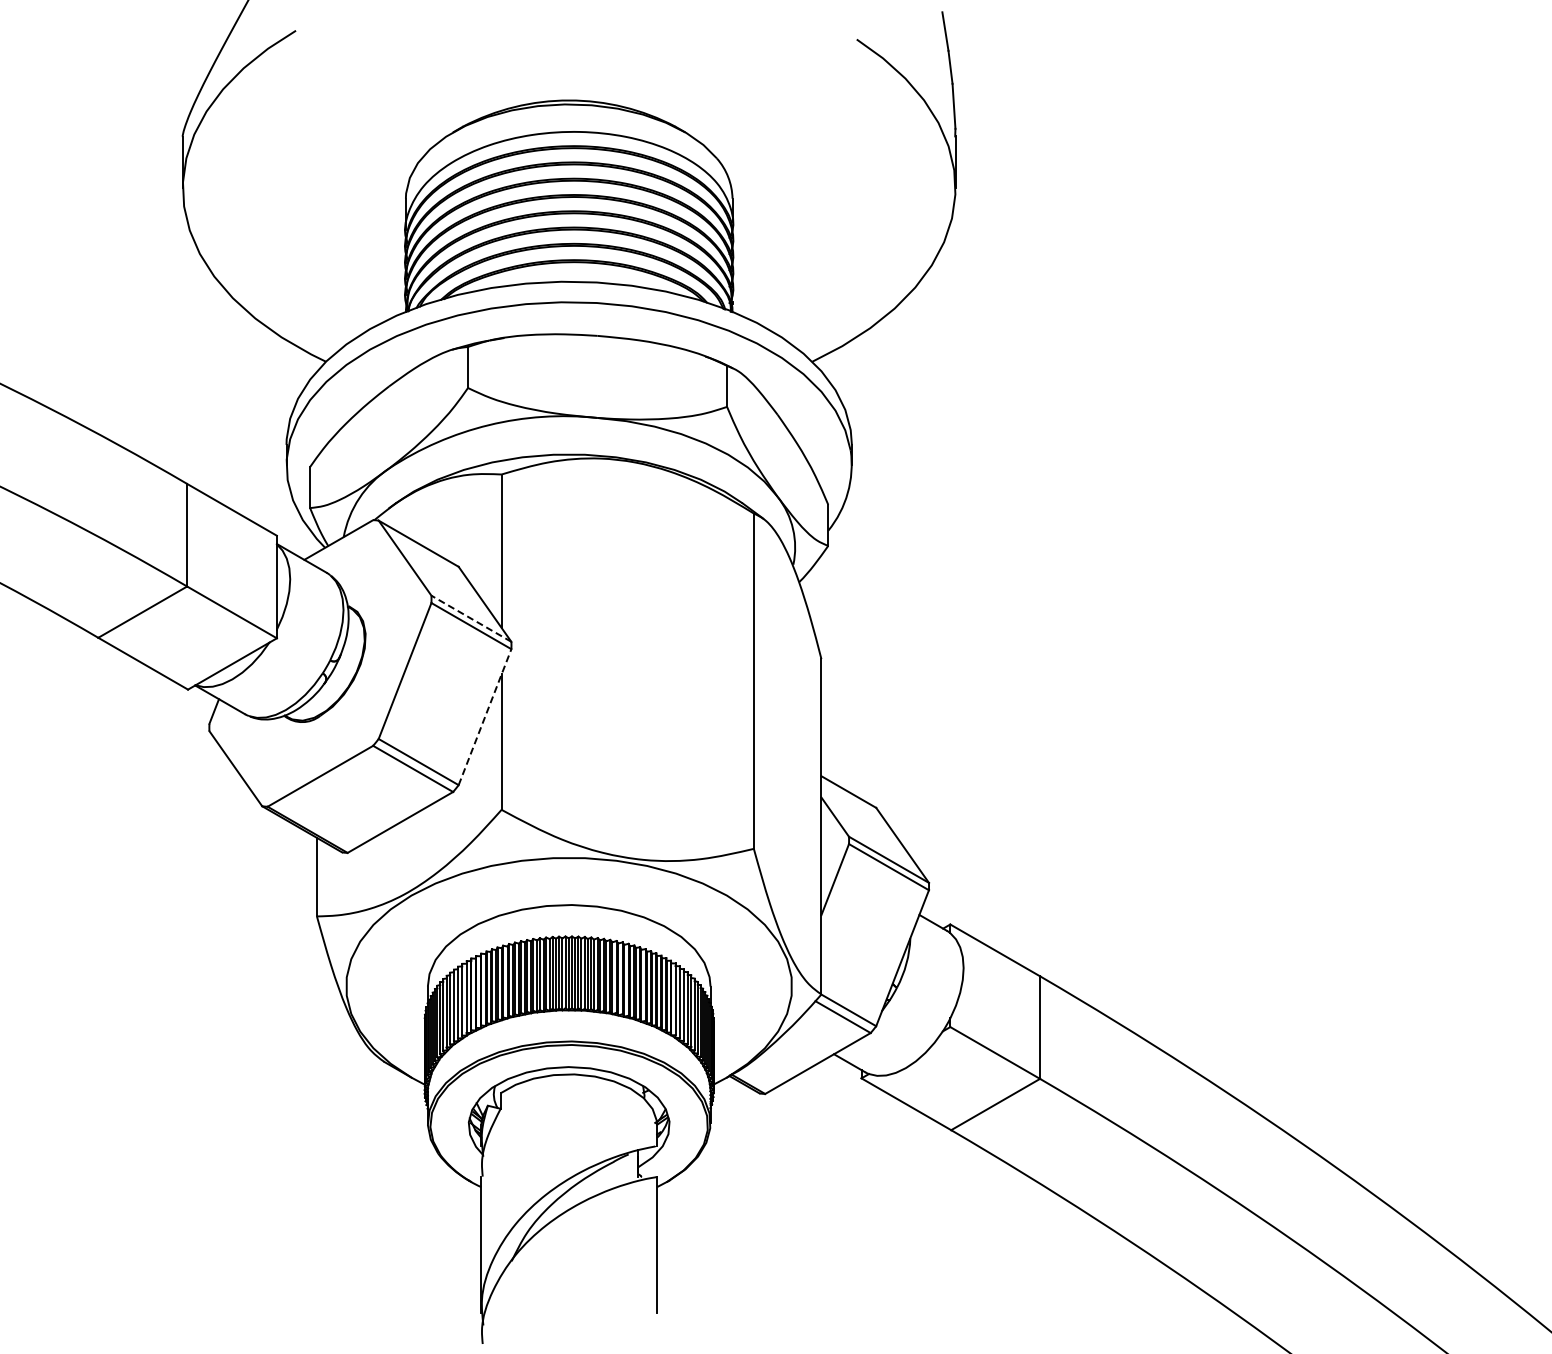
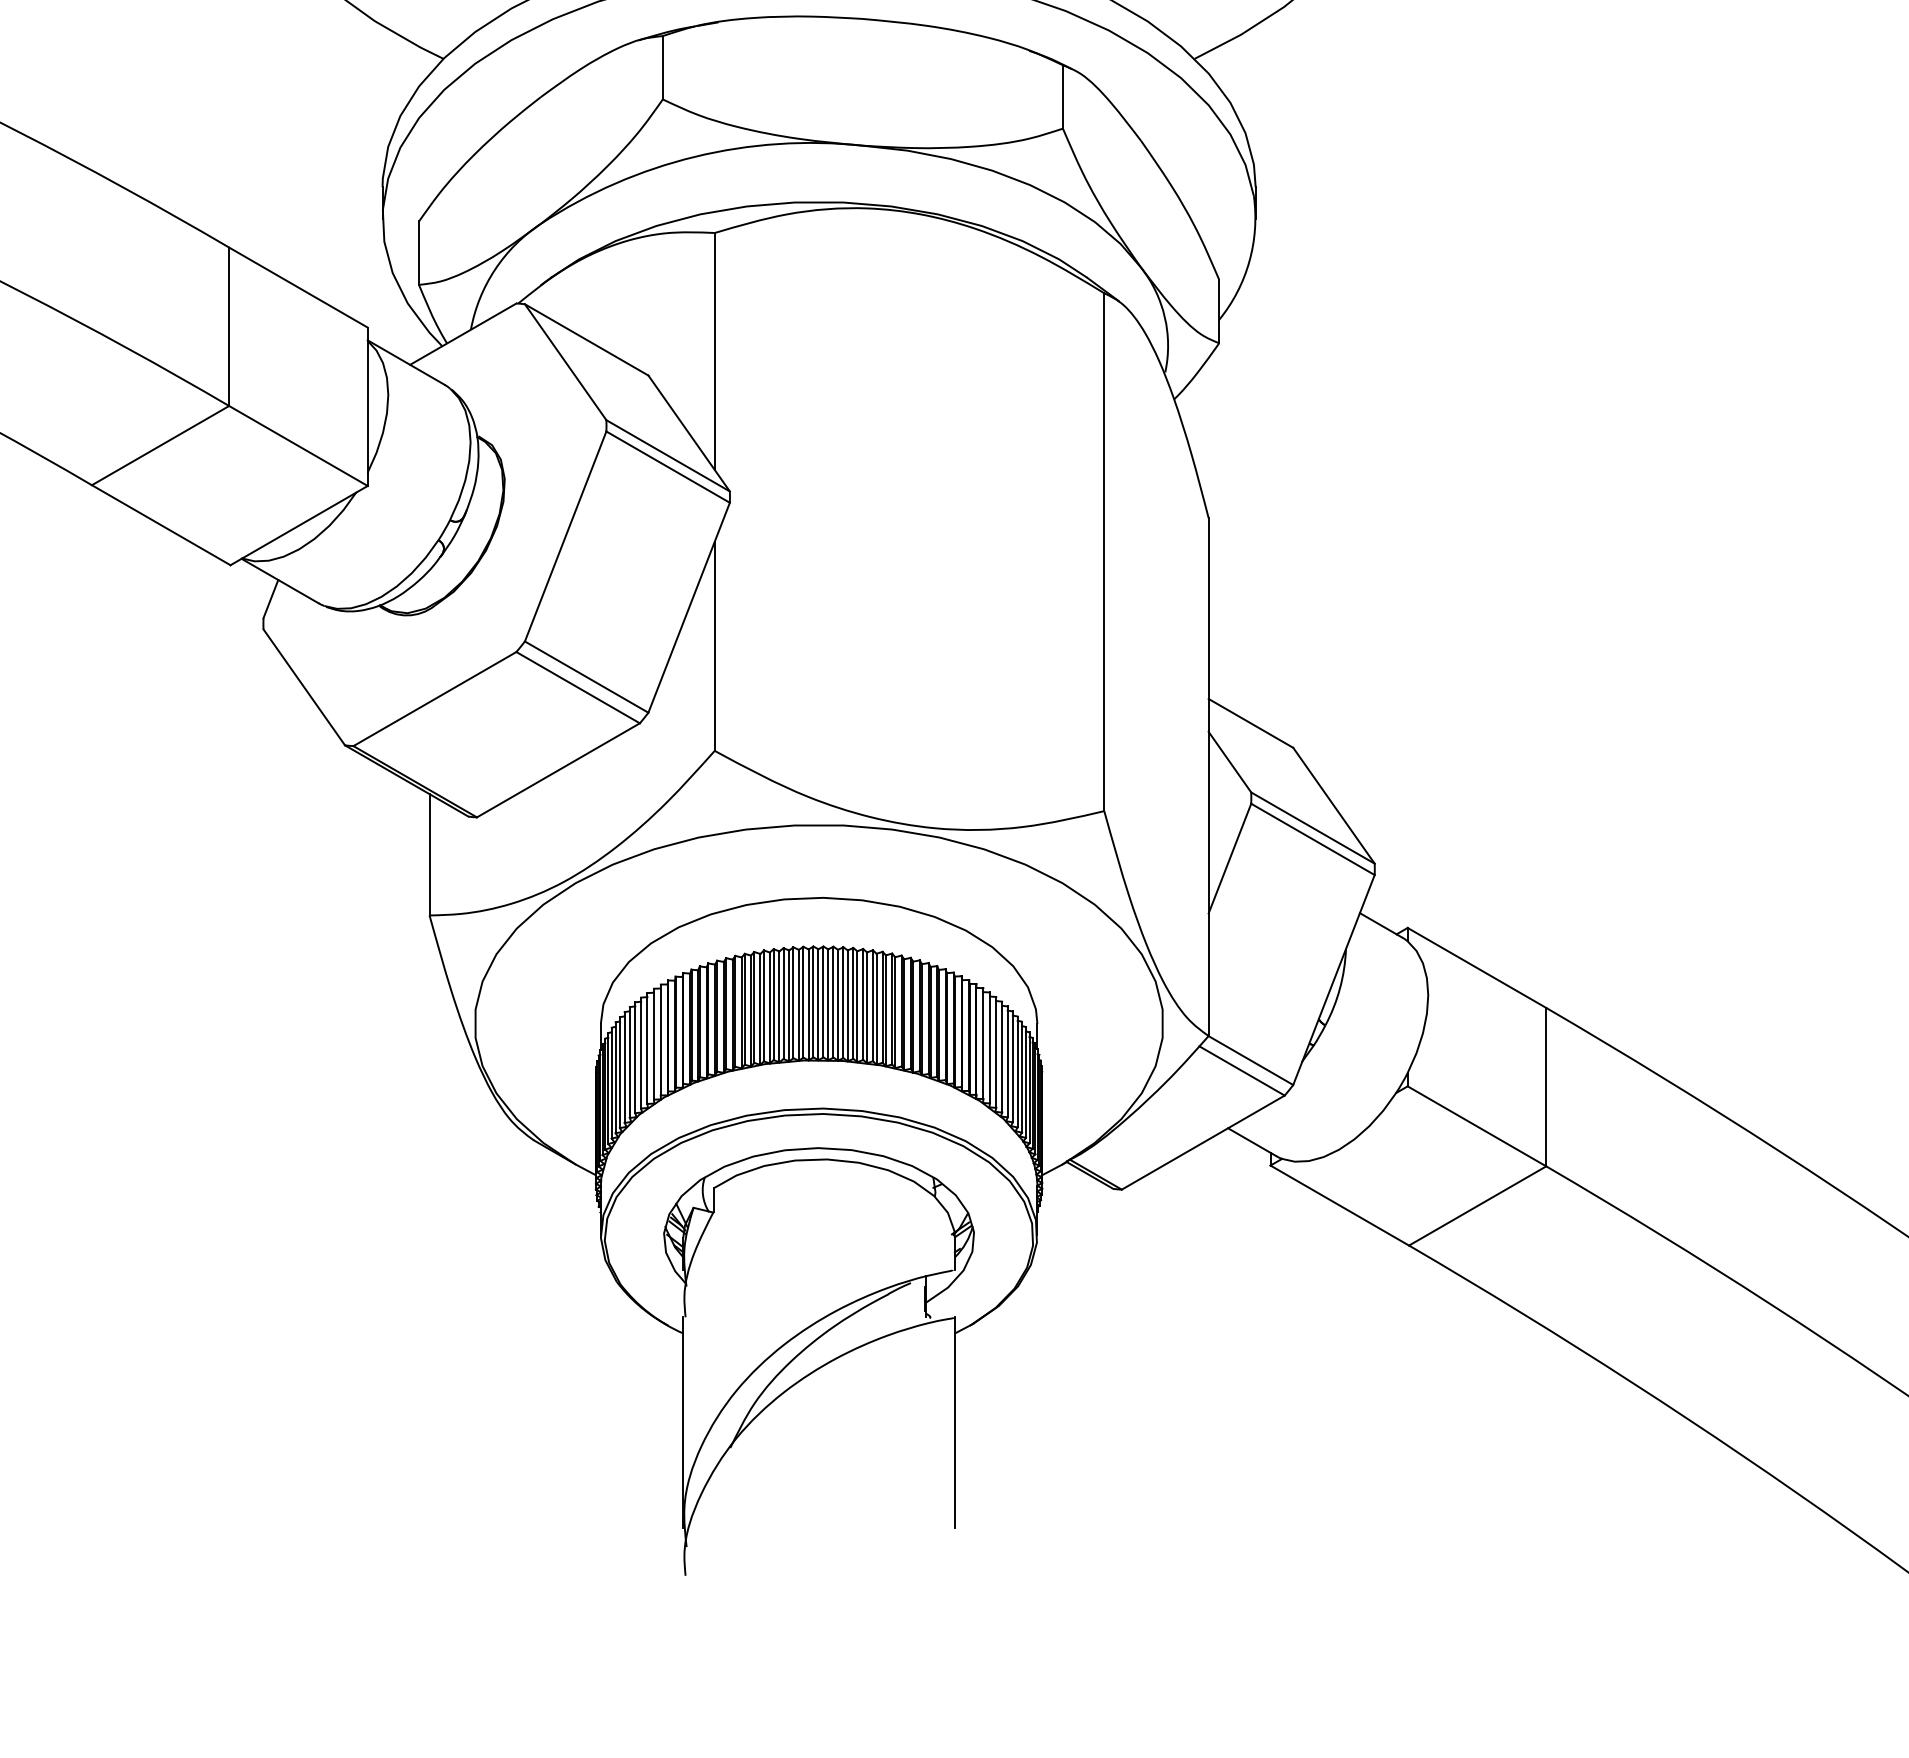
line: (471, 618) -> (668, 455), dashed -> solid
line: (485, 717) -> (689, 608), dashed -> solid

